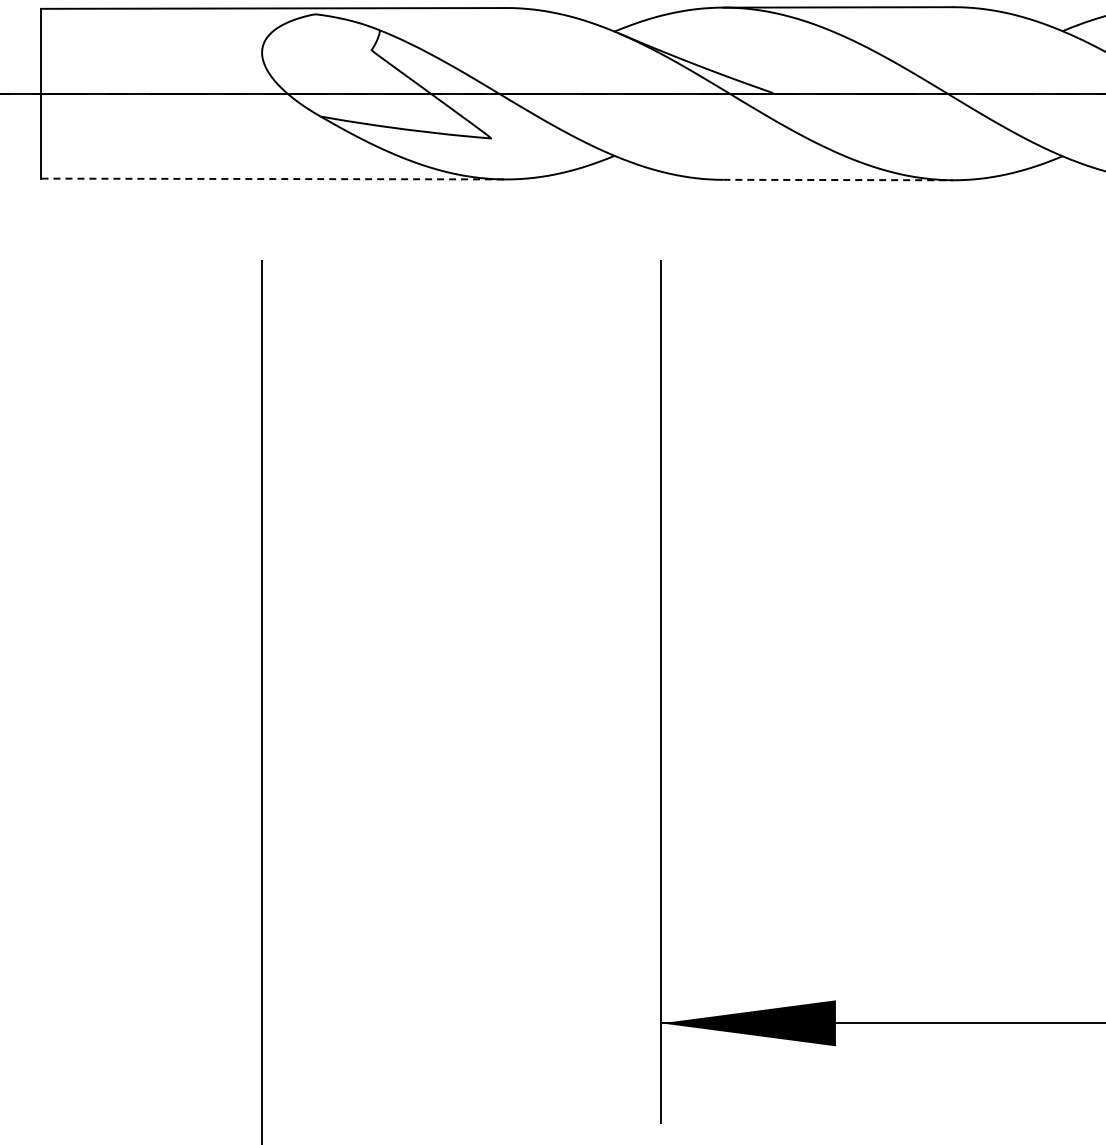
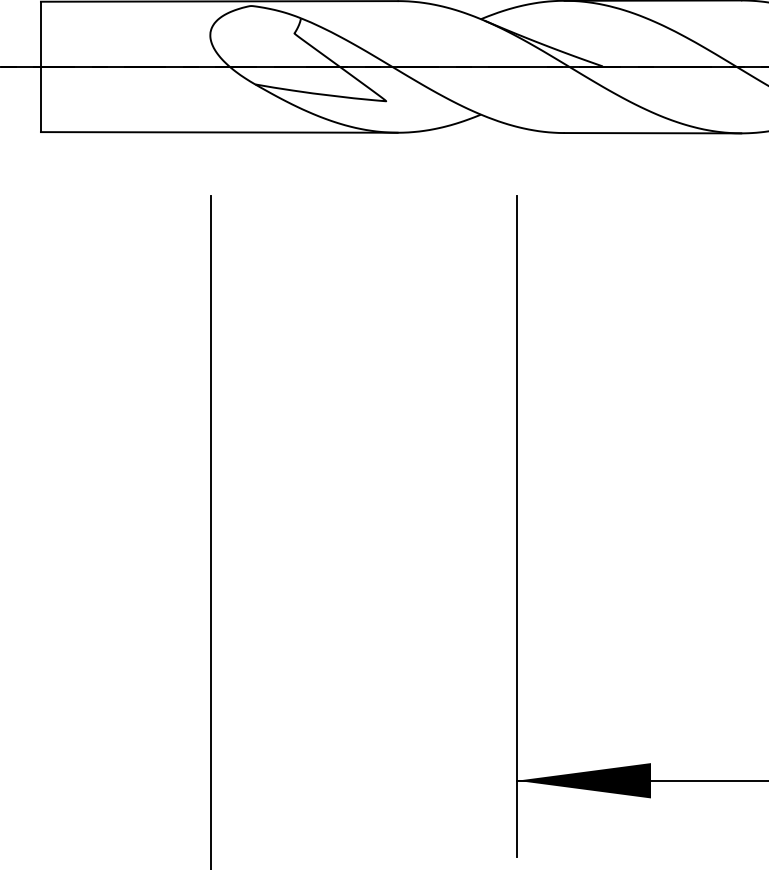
line: (274, 179) -> (219, 132), dashed -> solid
line: (838, 180) -> (652, 133), dashed -> solid

